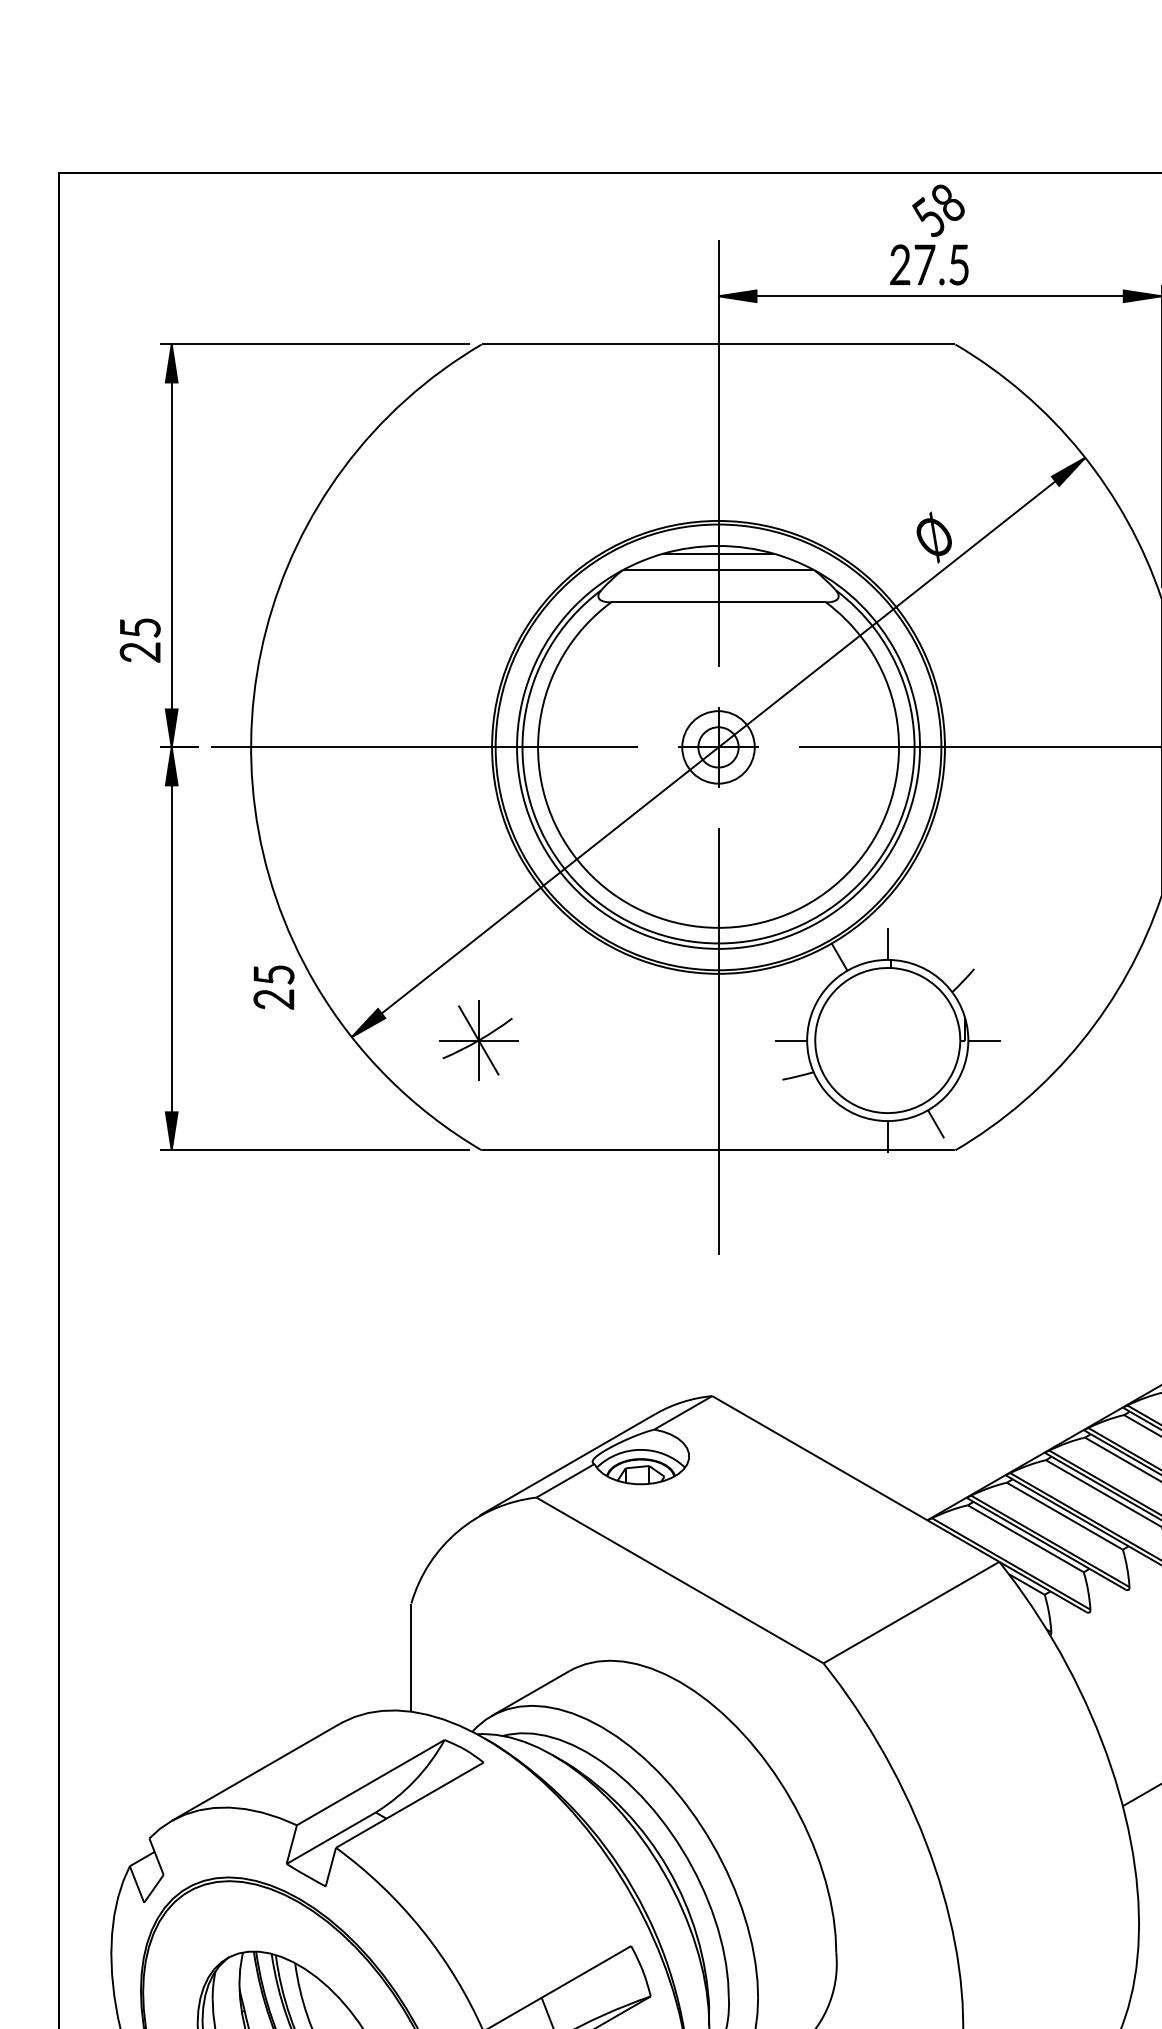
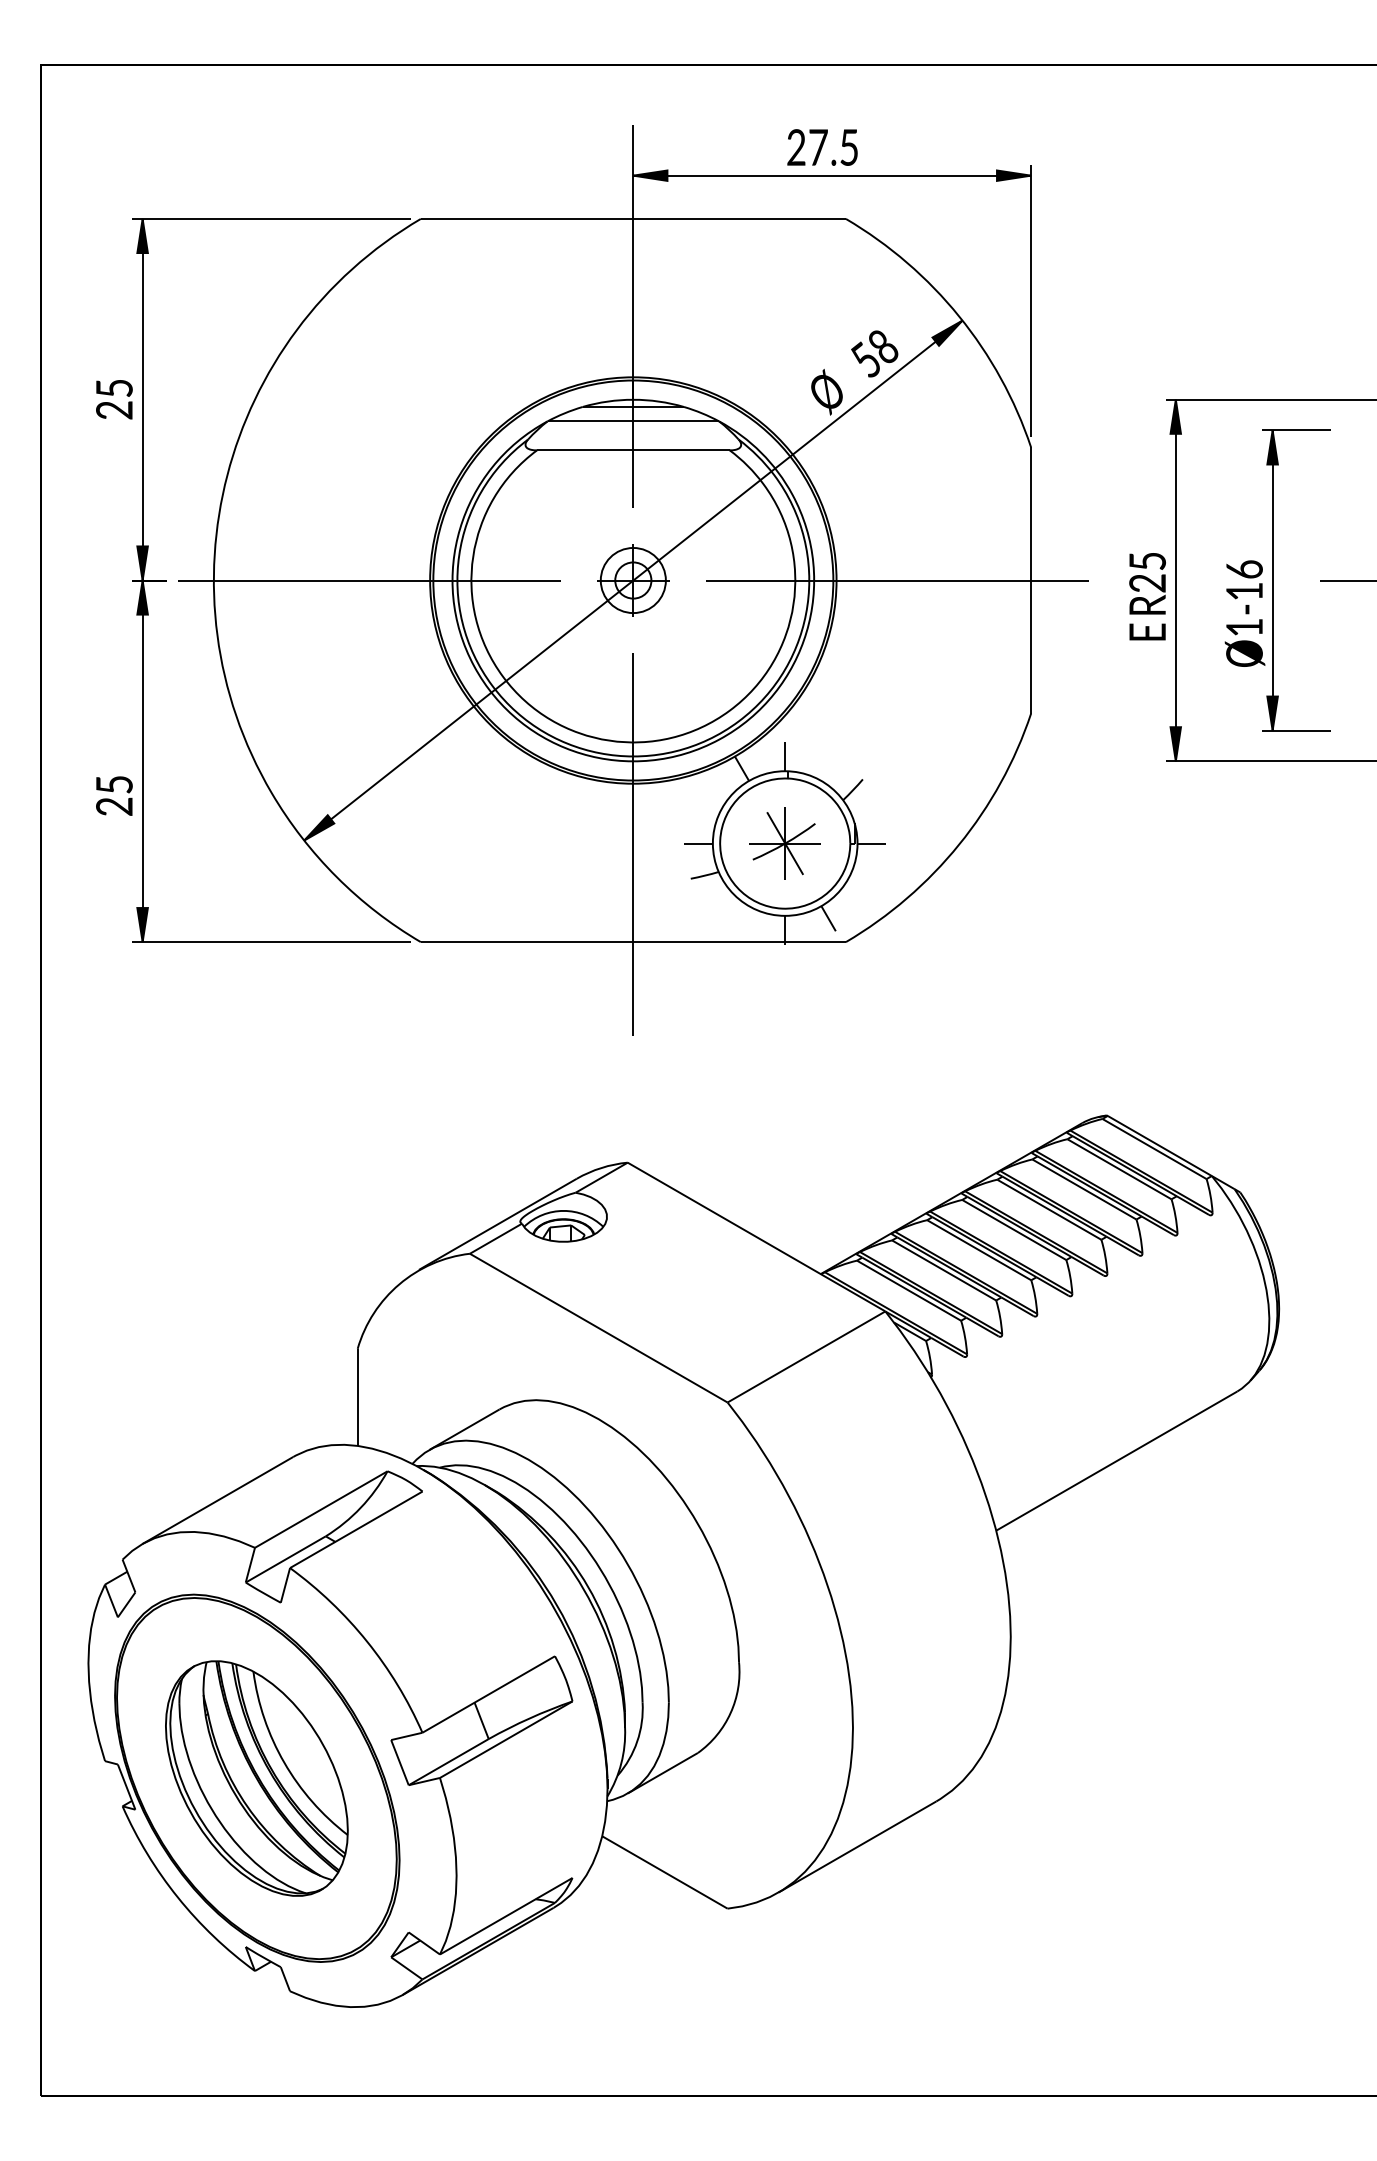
text: (938, 210) -> (874, 353), moved
text: (140, 640) -> (114, 399), moved
text: (274, 986) -> (114, 795), moved
part: (478, 1040) -> (784, 843), moved

